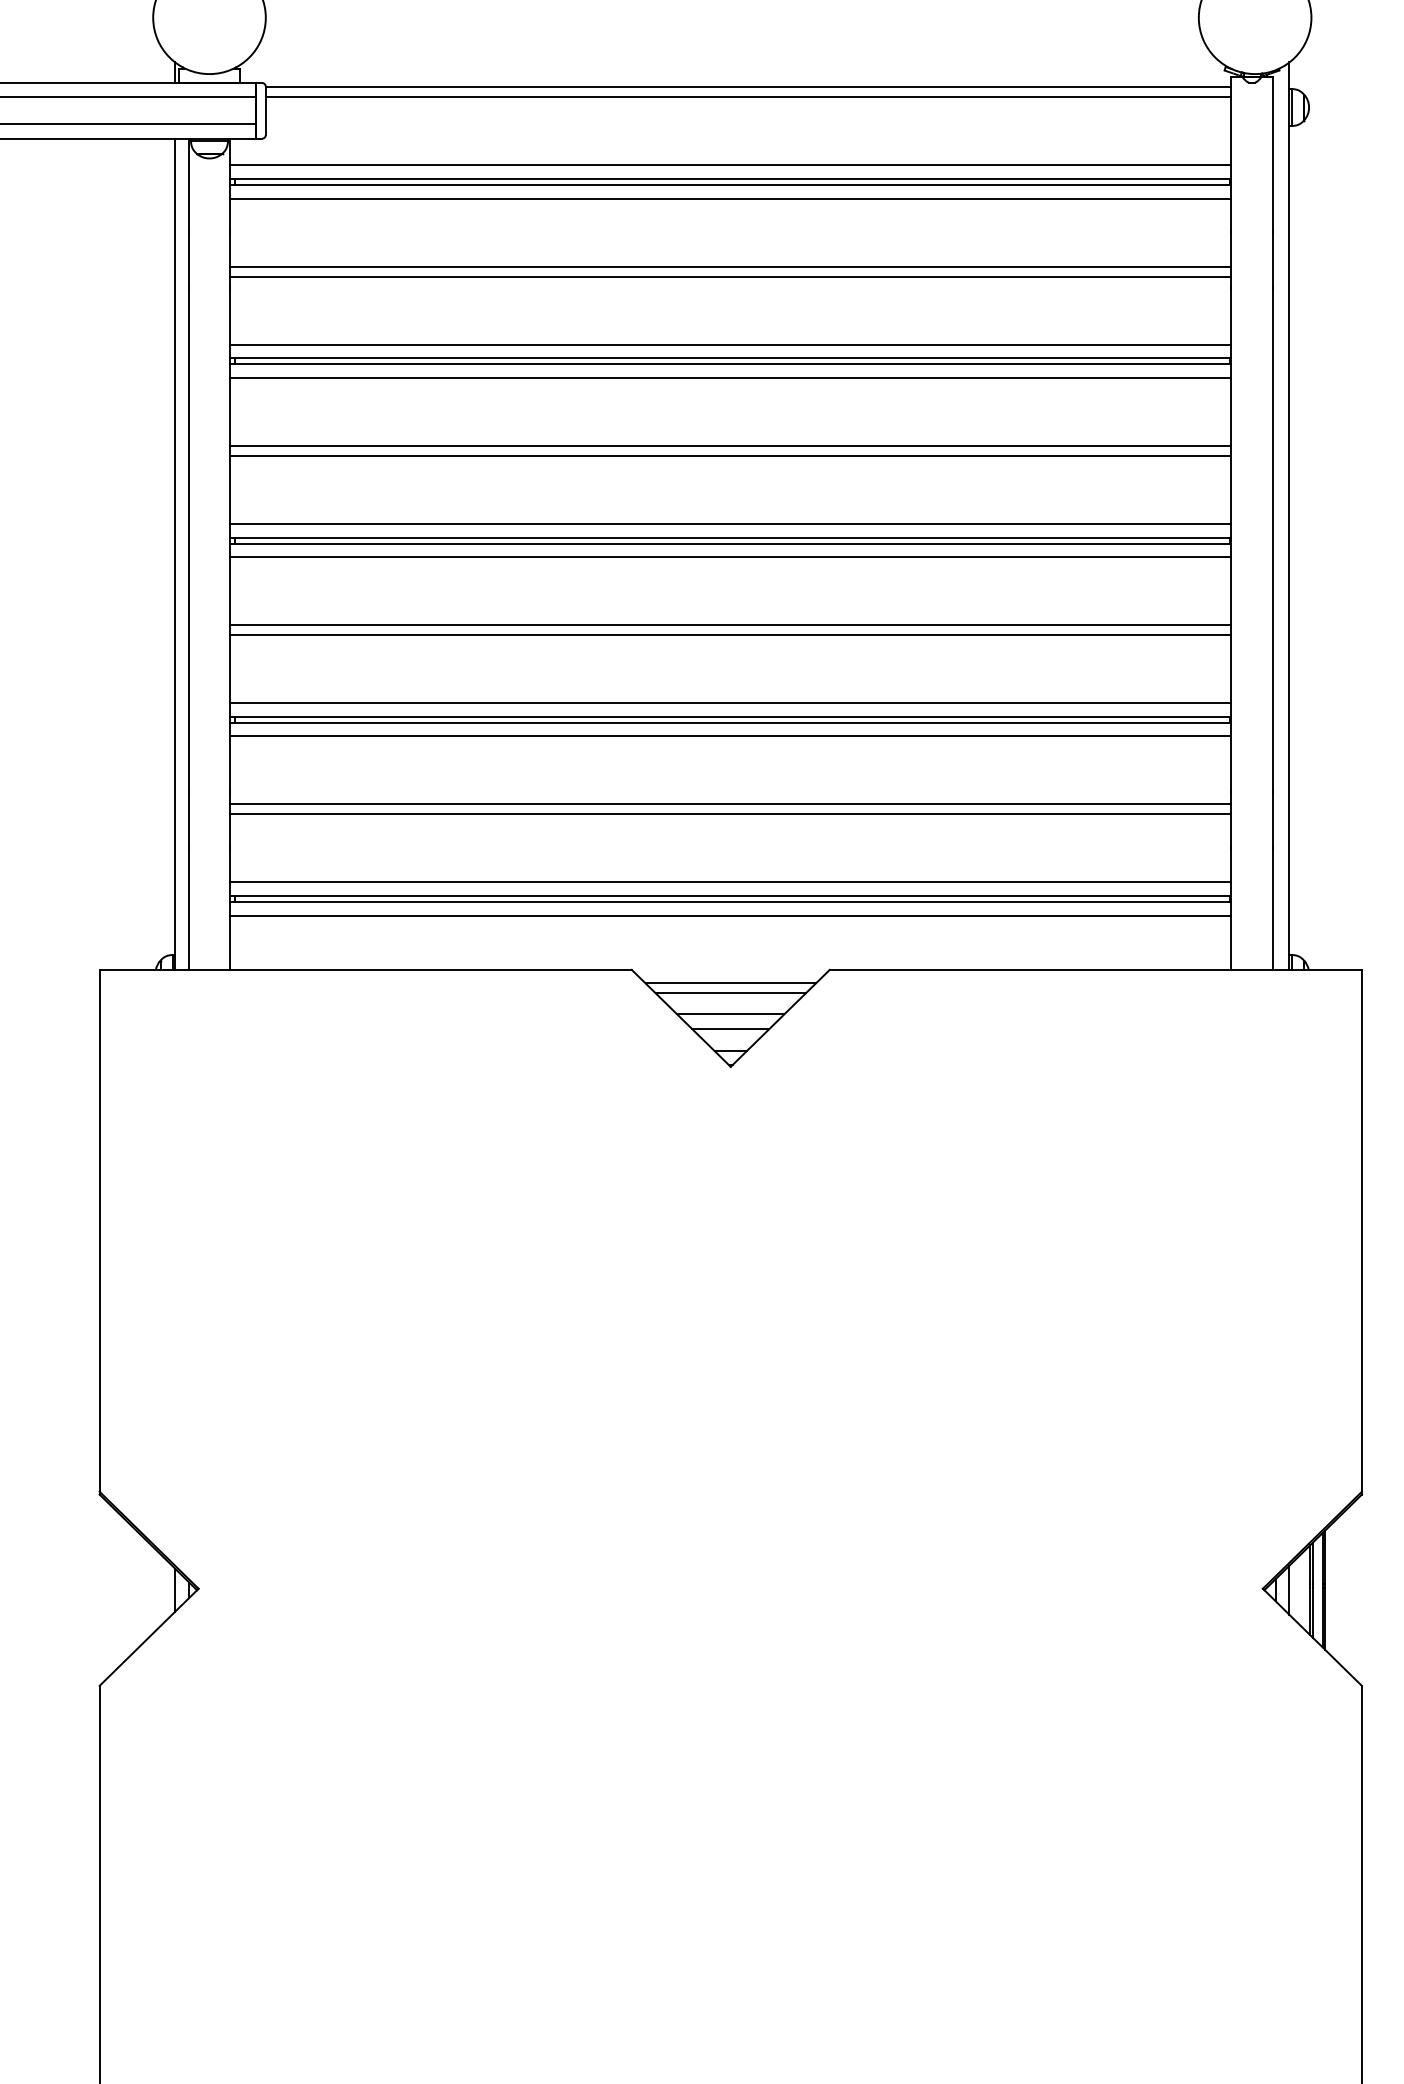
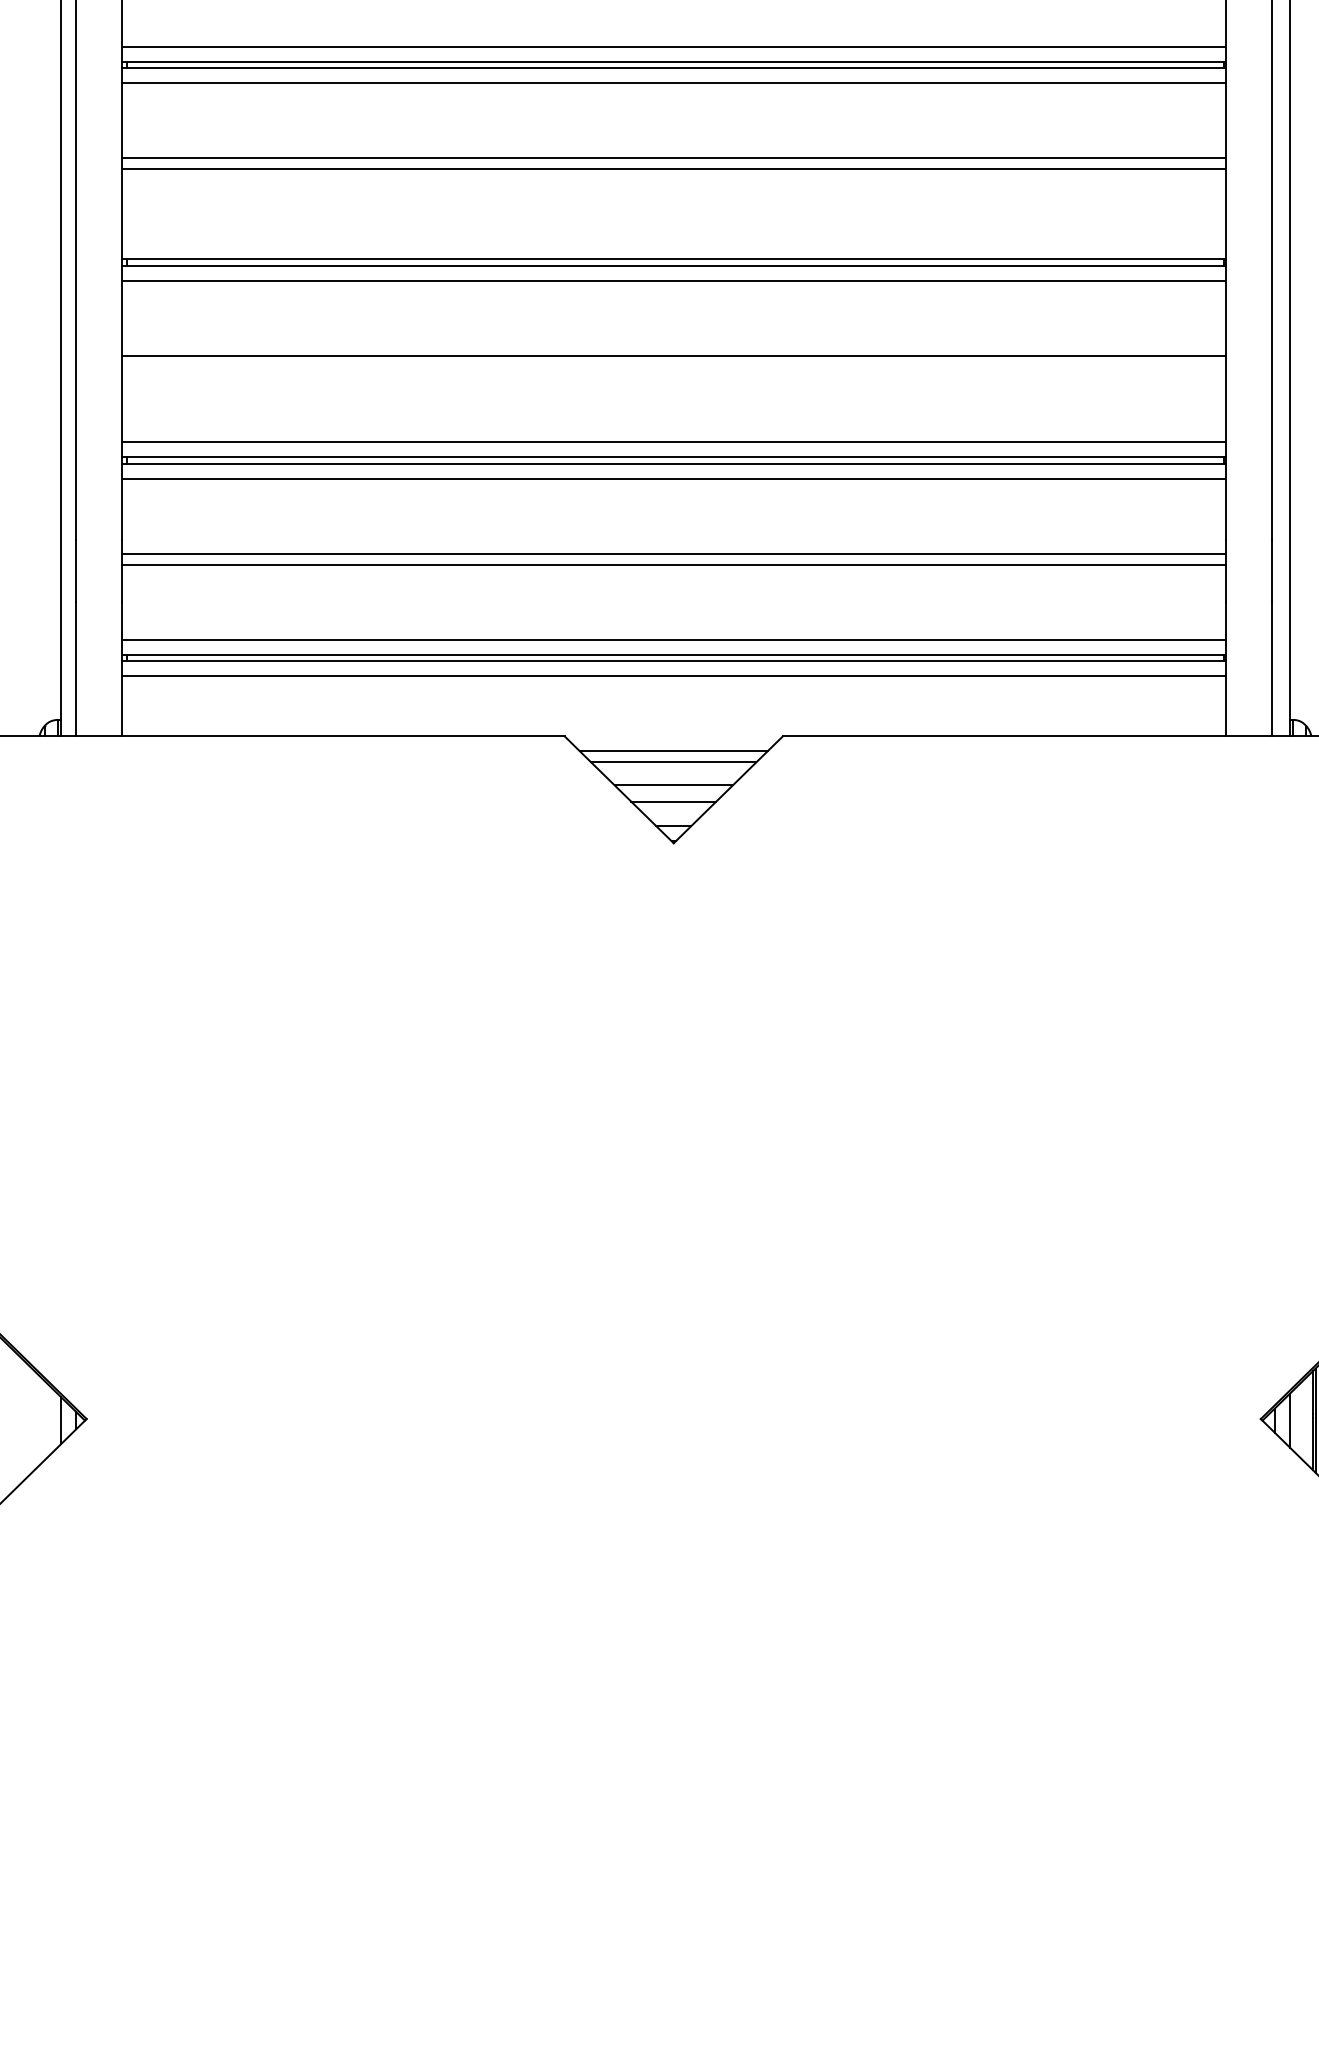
line: (730, 523) -> (673, 243), removed
line: (730, 635) -> (673, 367), removed

